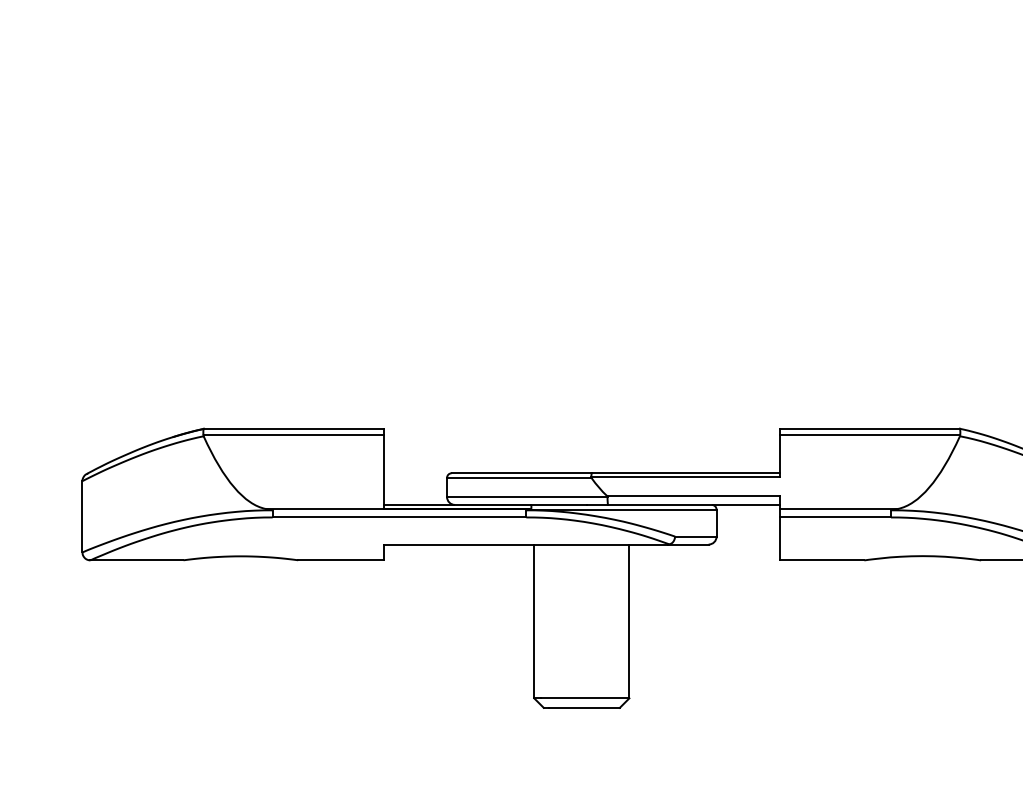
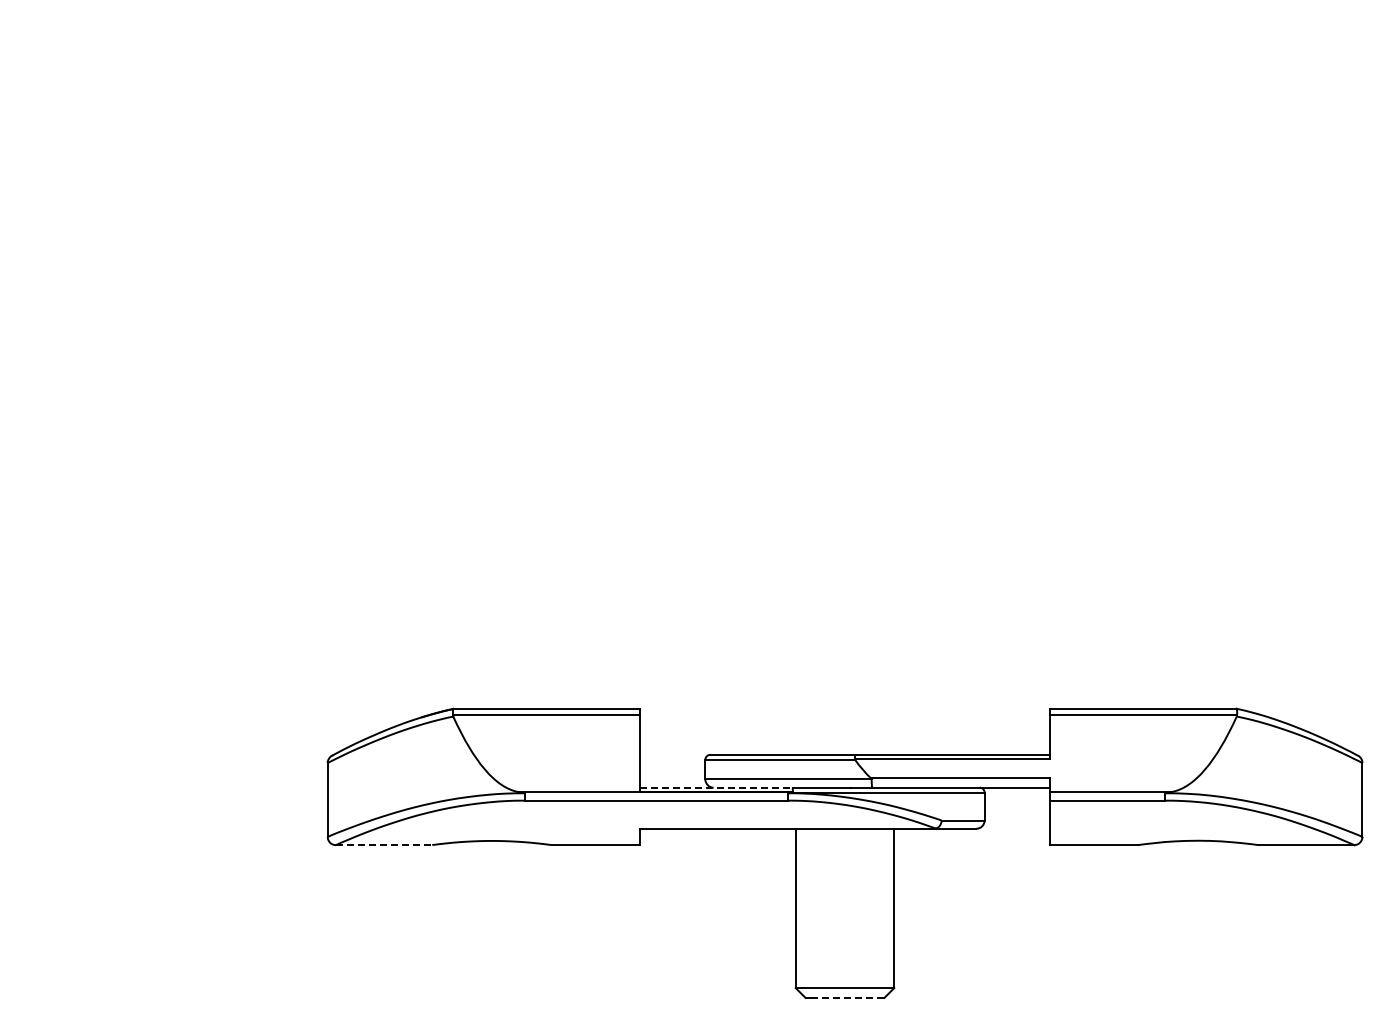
line: (457, 504) -> (716, 787), solid -> dashed
line: (137, 560) -> (384, 845), solid -> dashed
line: (584, 707) -> (847, 997), solid -> dashed

